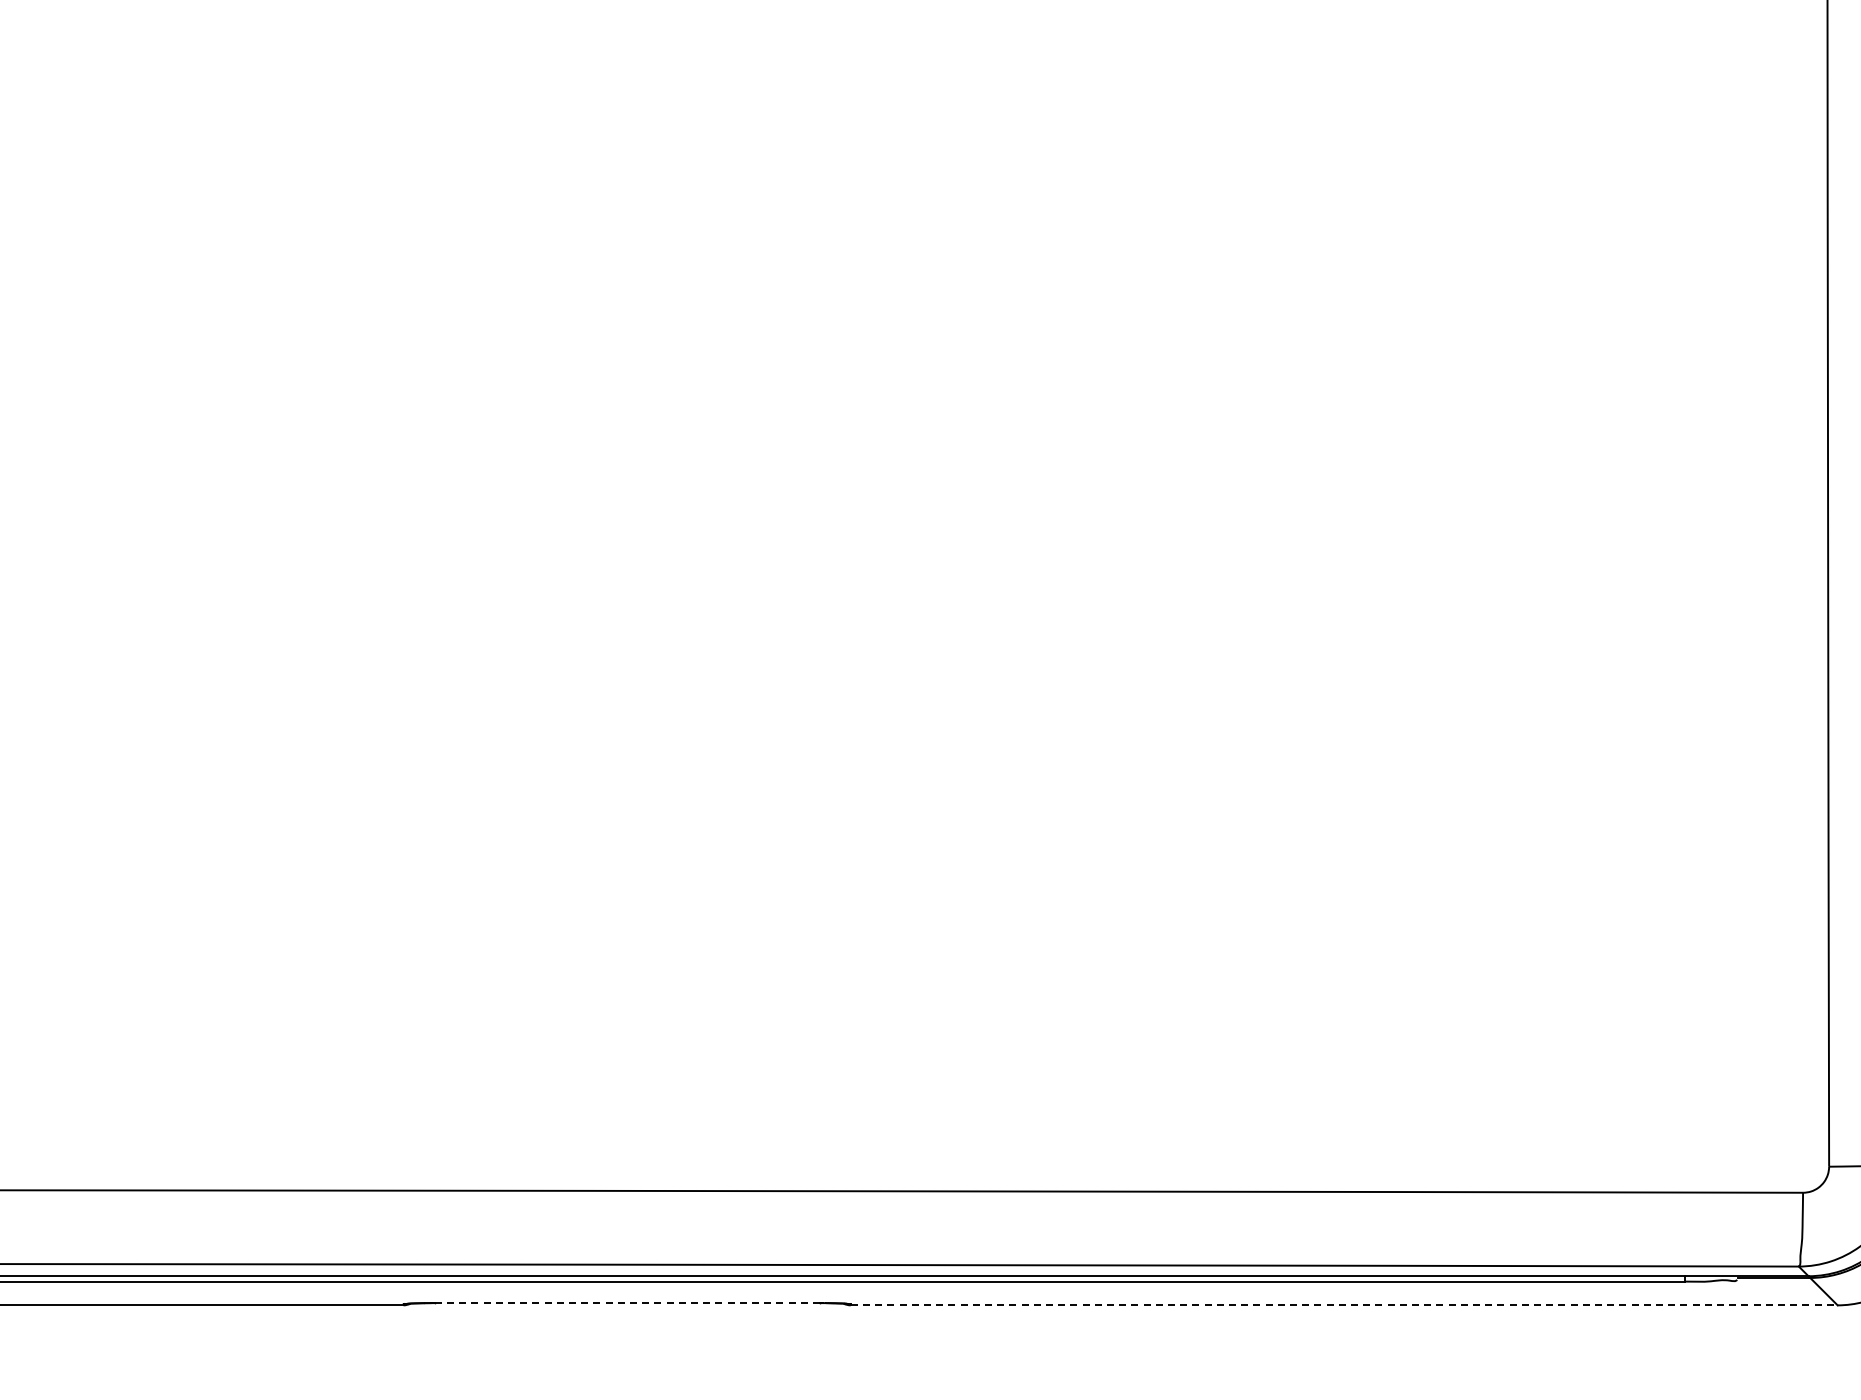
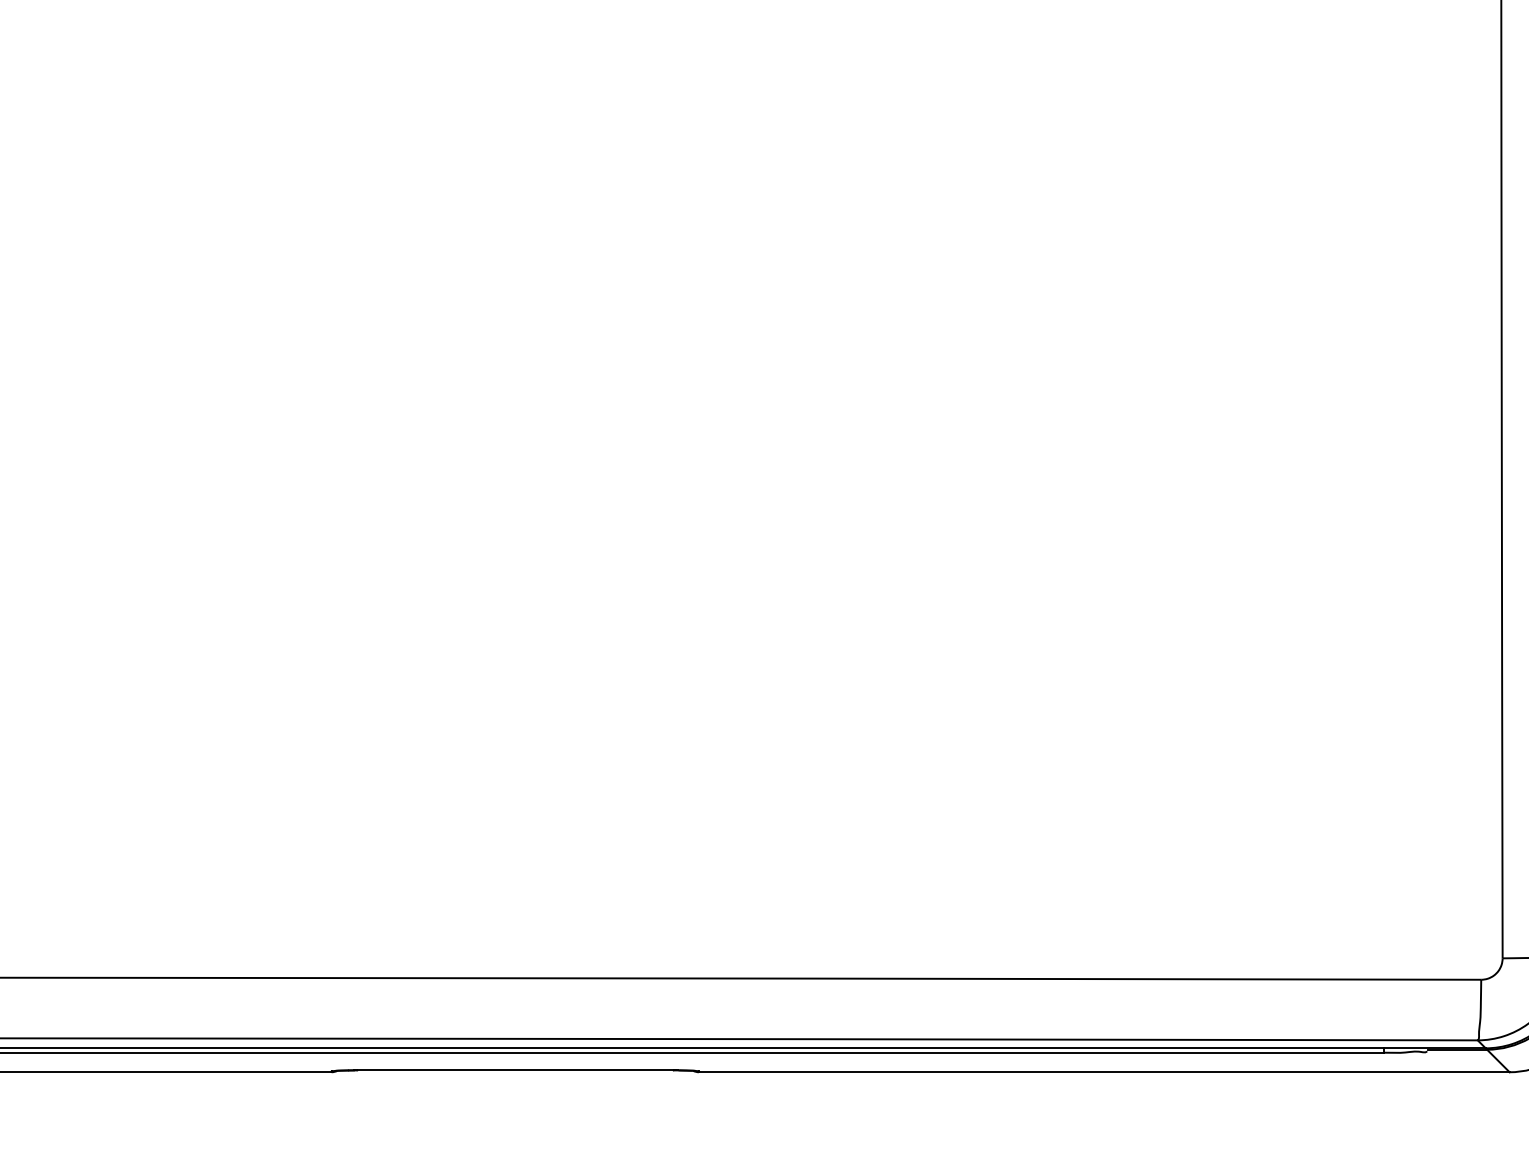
line: (631, 1303) -> (518, 1070), dashed -> solid
line: (1344, 1305) -> (1104, 1072), dashed -> solid

